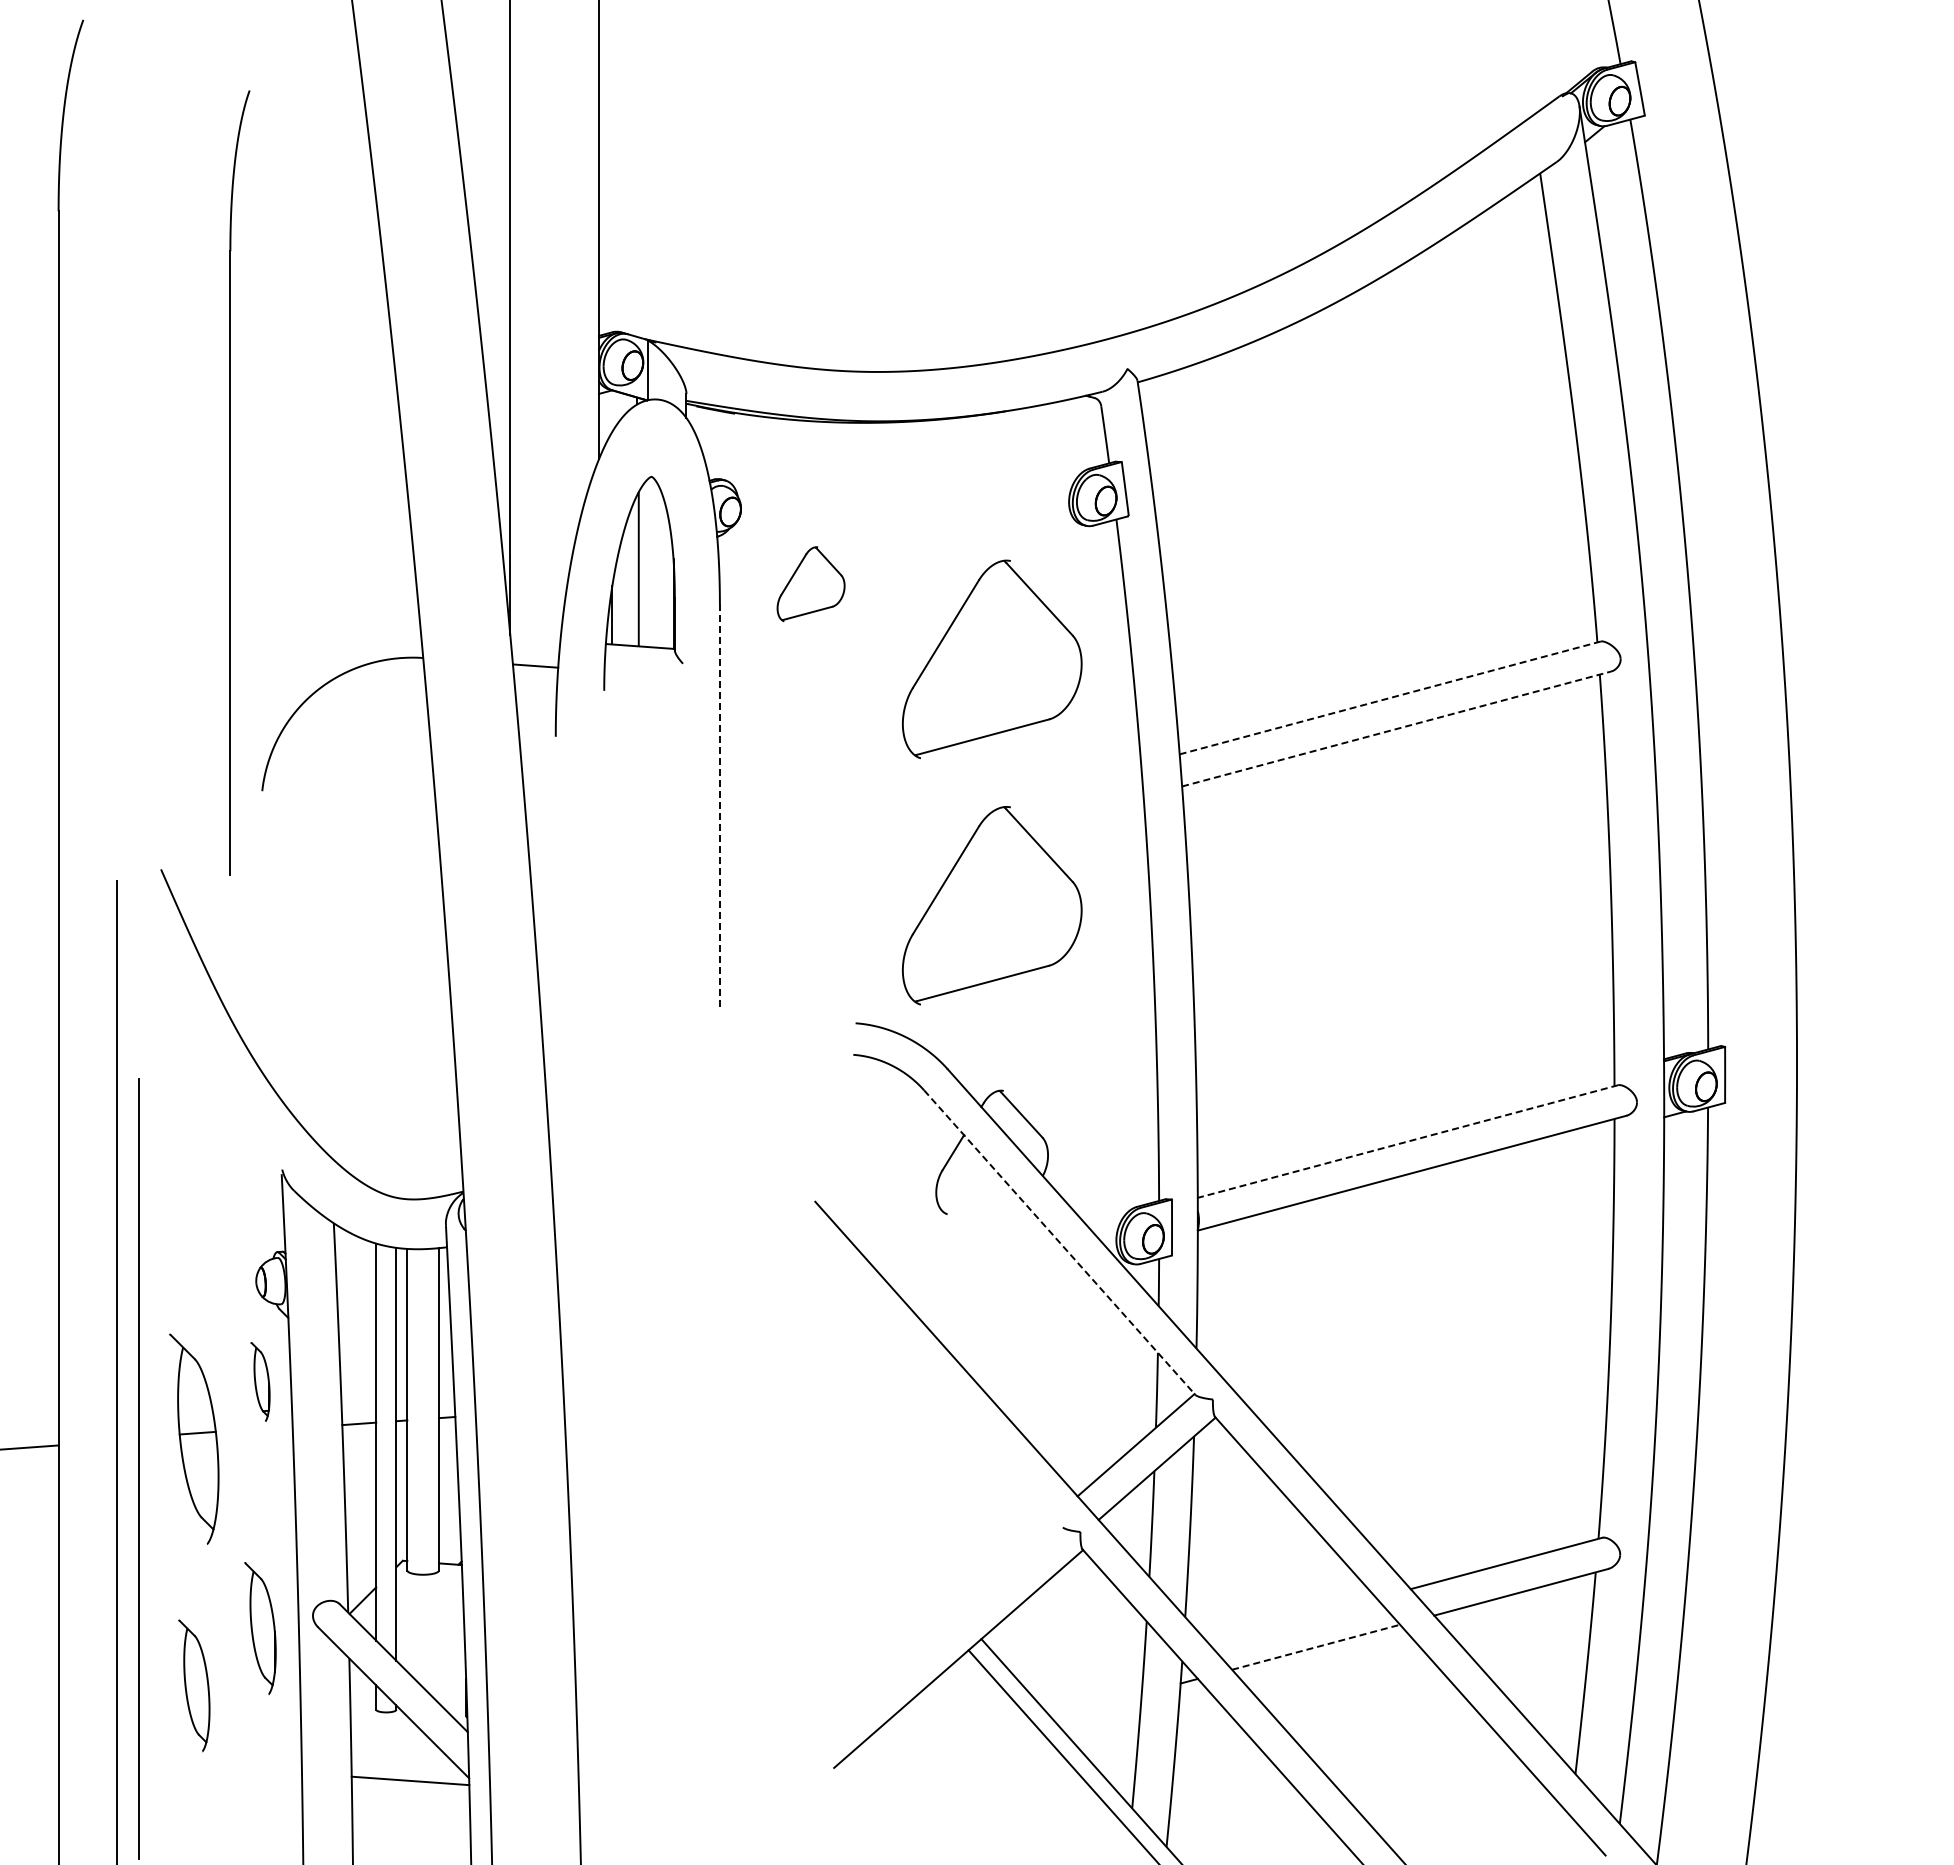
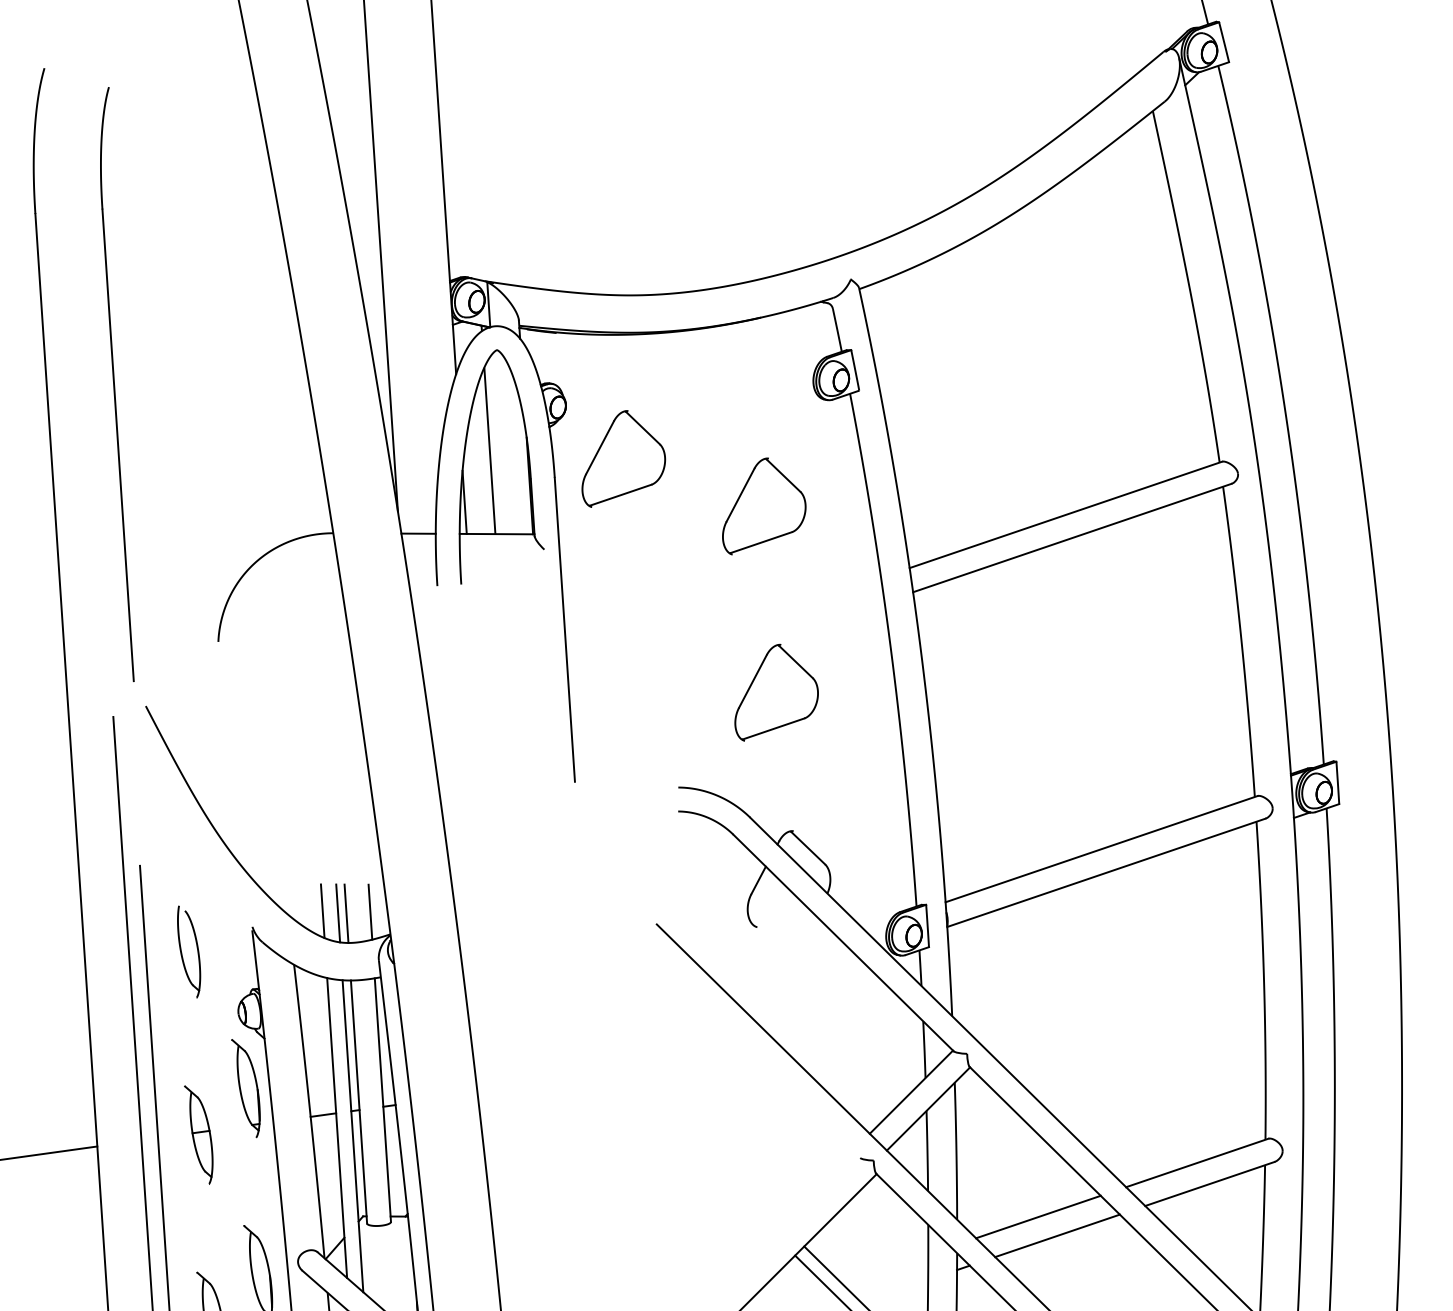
part: (230, 482) -> (114, 384), moved
part: (643, 583) -> (495, 465), size x1.43
part: (810, 583) -> (622, 457), size x1.67
part: (991, 658) -> (762, 505), size x0.62
line: (1390, 697) -> (1066, 514), dashed -> solid
line: (1397, 728) -> (1072, 537), dashed -> solid
line: (719, 805) -> (564, 629), dashed -> solid
part: (991, 905) -> (775, 691), size x0.62
line: (1407, 1141) -> (1101, 849), dashed -> solid
line: (376, 1154) -> (322, 910), added
line: (396, 1159) -> (338, 913), added
line: (407, 1160) -> (346, 913), added
line: (438, 1160) -> (370, 912), added
part: (187, 1198) -> (182, 953), added
line: (1059, 1242) -> (843, 942), dashed -> solid
part: (260, 1381) -> (246, 1088), size x1.67
part: (194, 1439) -> (199, 1135), size x0.62
line: (1292, 1620) -> (1038, 1216), added
line: (1316, 1647) -> (1057, 1236), dashed -> solid

